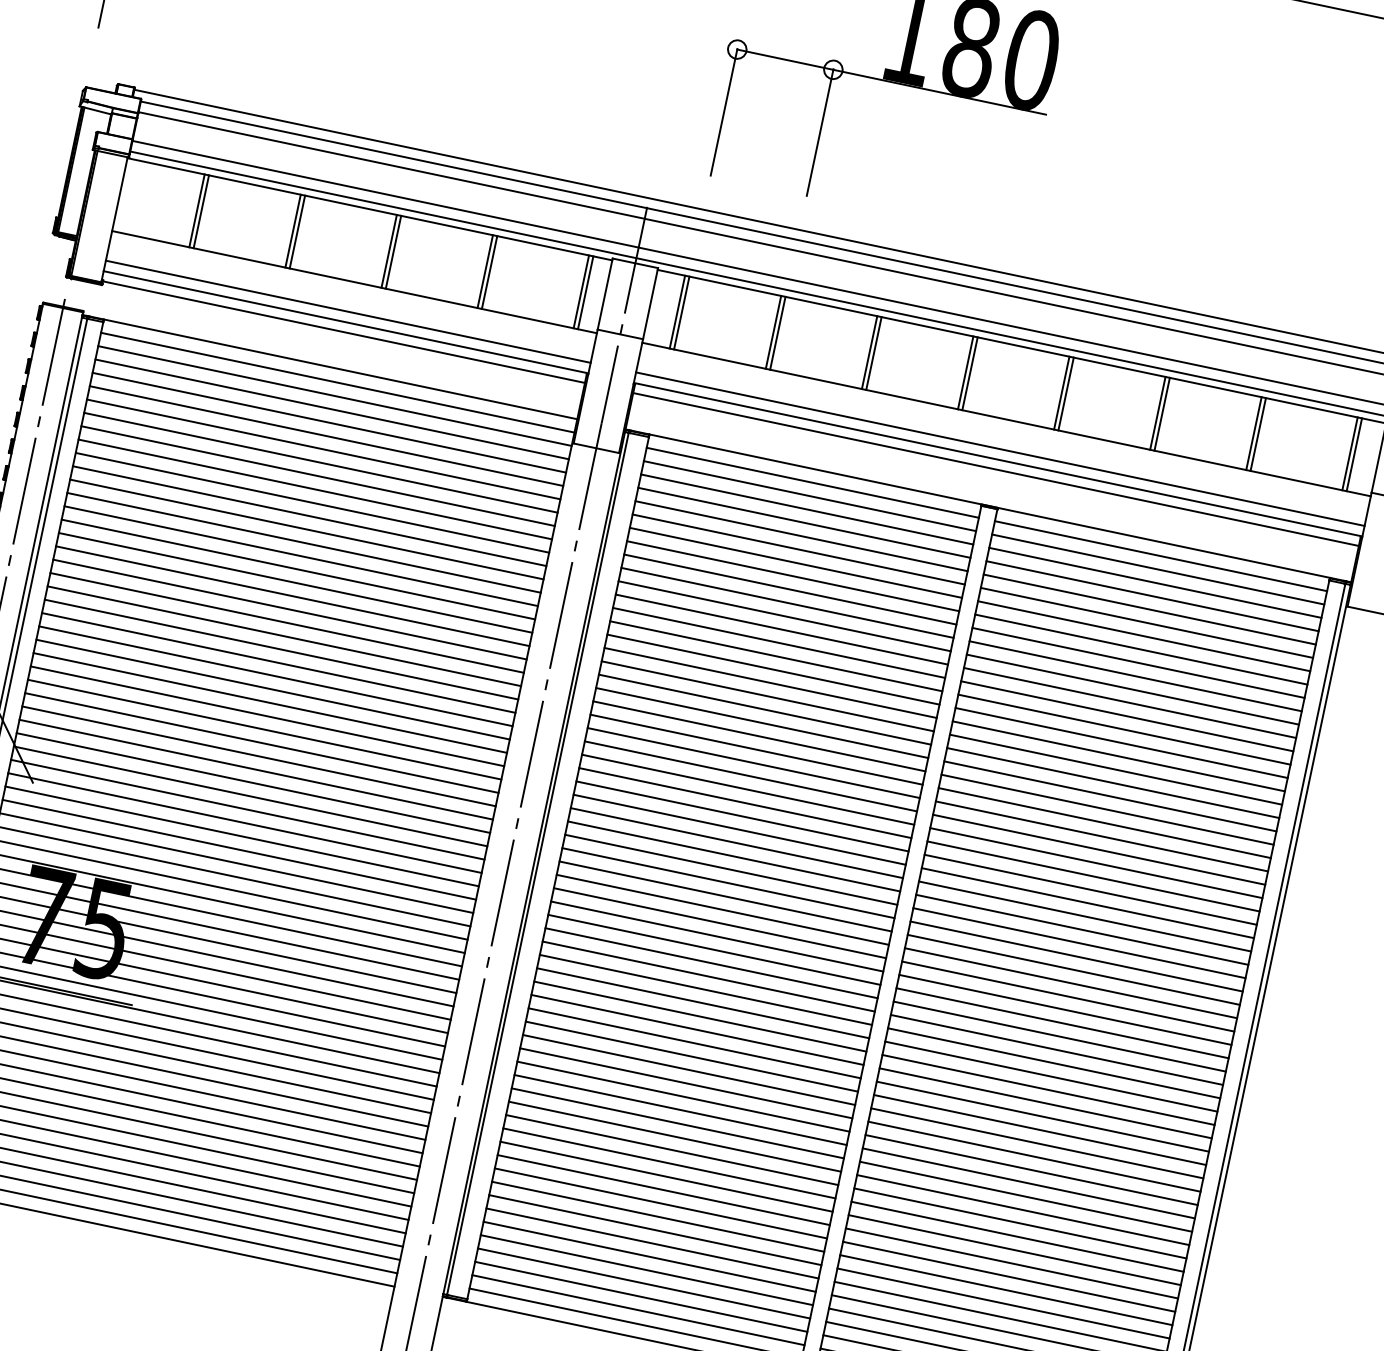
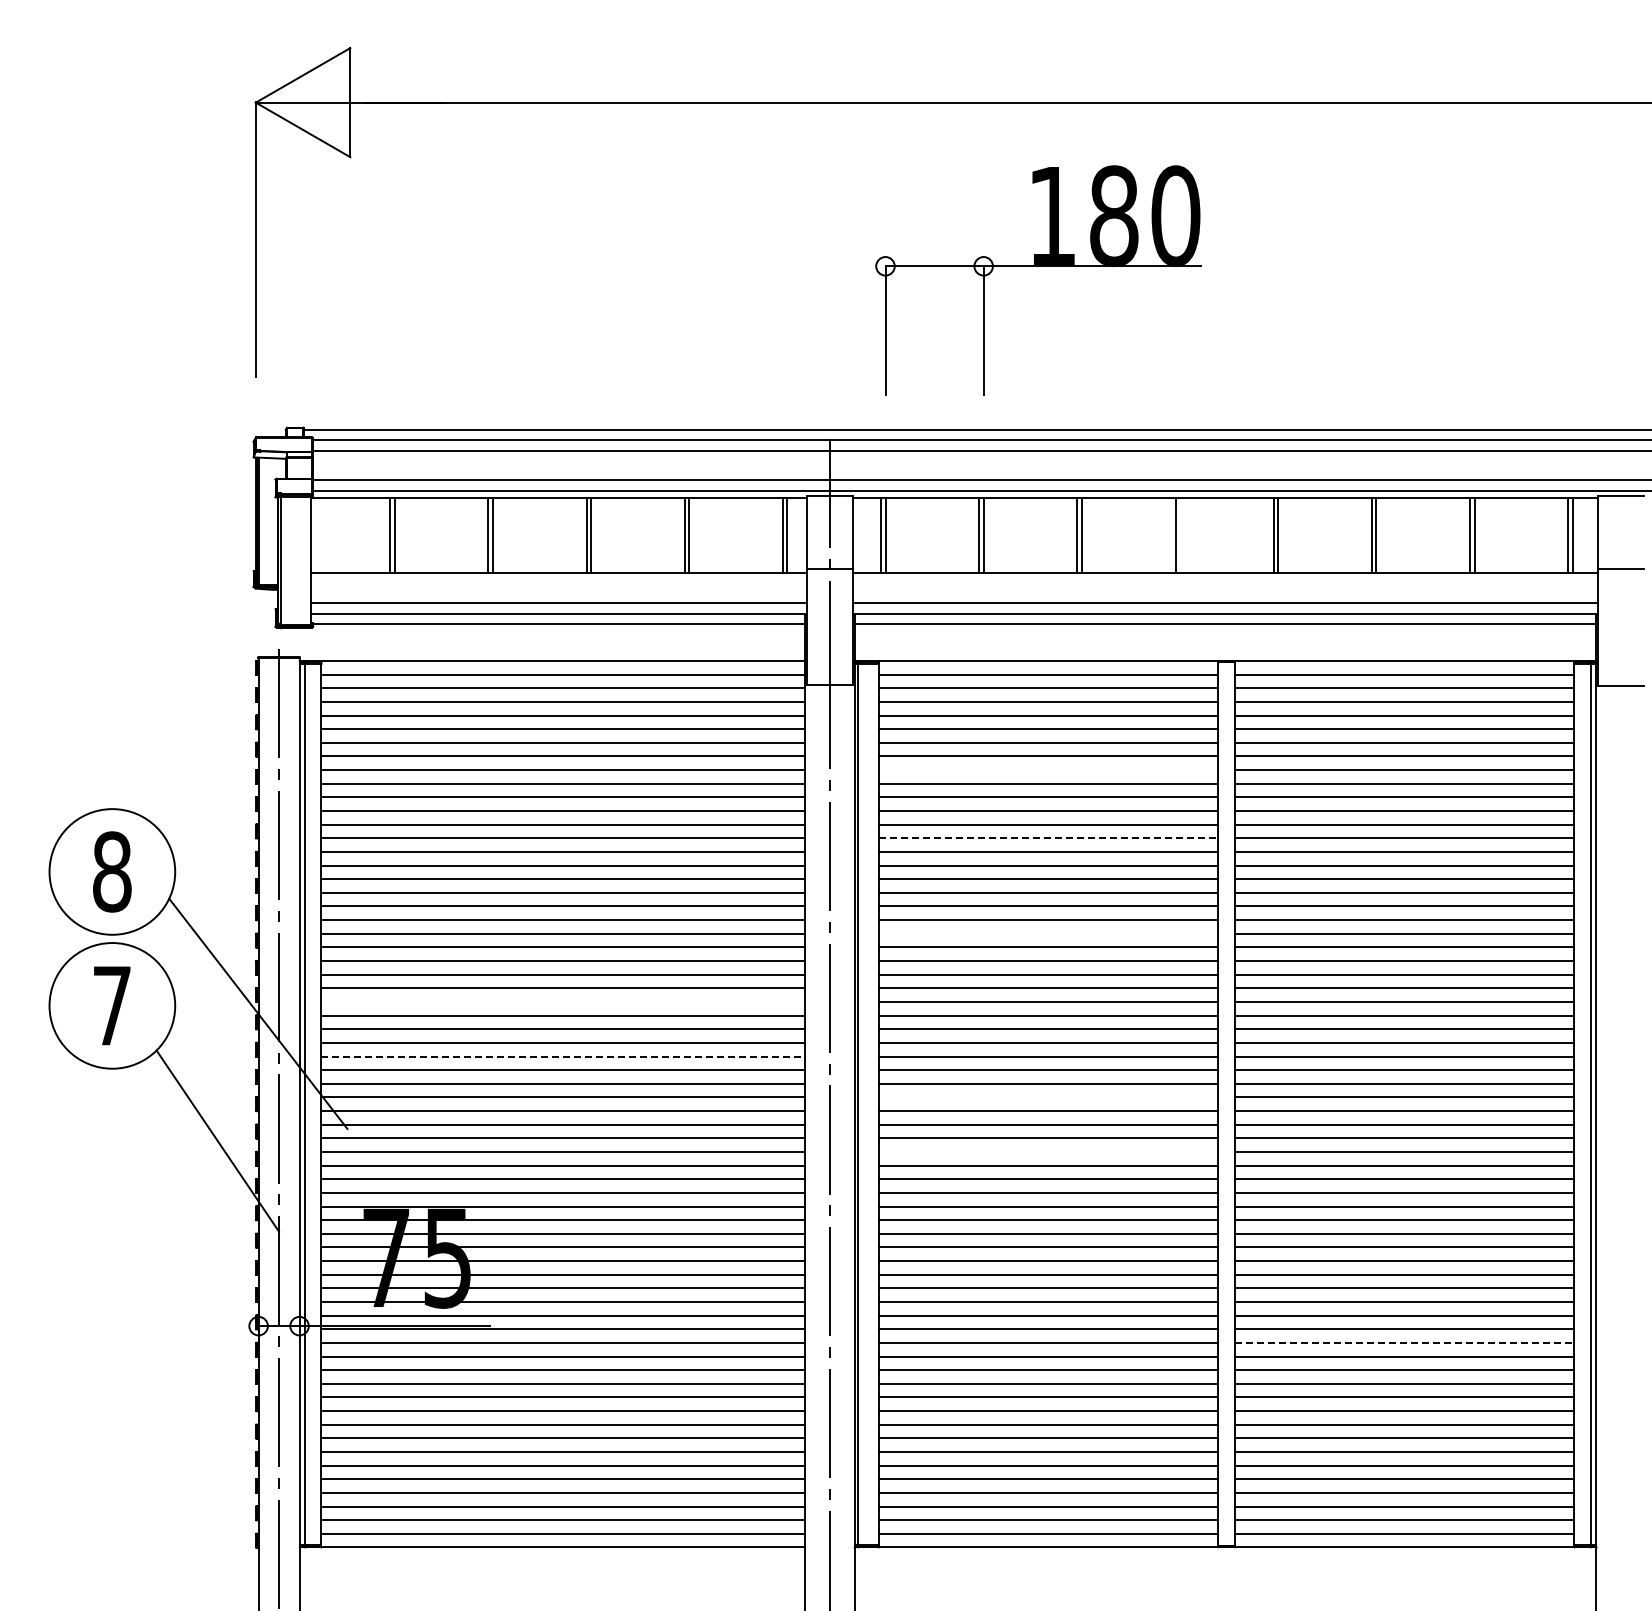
line: (970, 373) -> (1180, 535), removed
line: (792, 576) -> (1048, 770), removed
line: (778, 643) -> (1048, 838), solid -> dashed
line: (270, 702) -> (563, 1001), removed
line: (759, 736) -> (1048, 933), removed
line: (259, 756) -> (563, 1056), solid -> dashed
line: (725, 896) -> (1048, 1097), removed
line: (714, 949) -> (1048, 1151), removed
line: (1023, 1209) -> (1404, 1342), solid -> dashed

